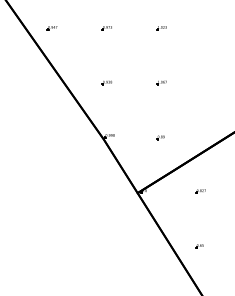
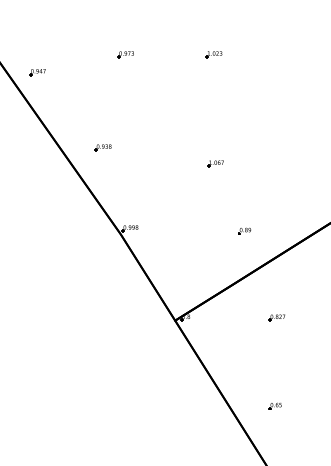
part: (51, 28) -> (36, 73), moved
part: (106, 82) -> (102, 147), moved
part: (161, 82) -> (215, 163), moved
part: (160, 137) -> (244, 230), moved

